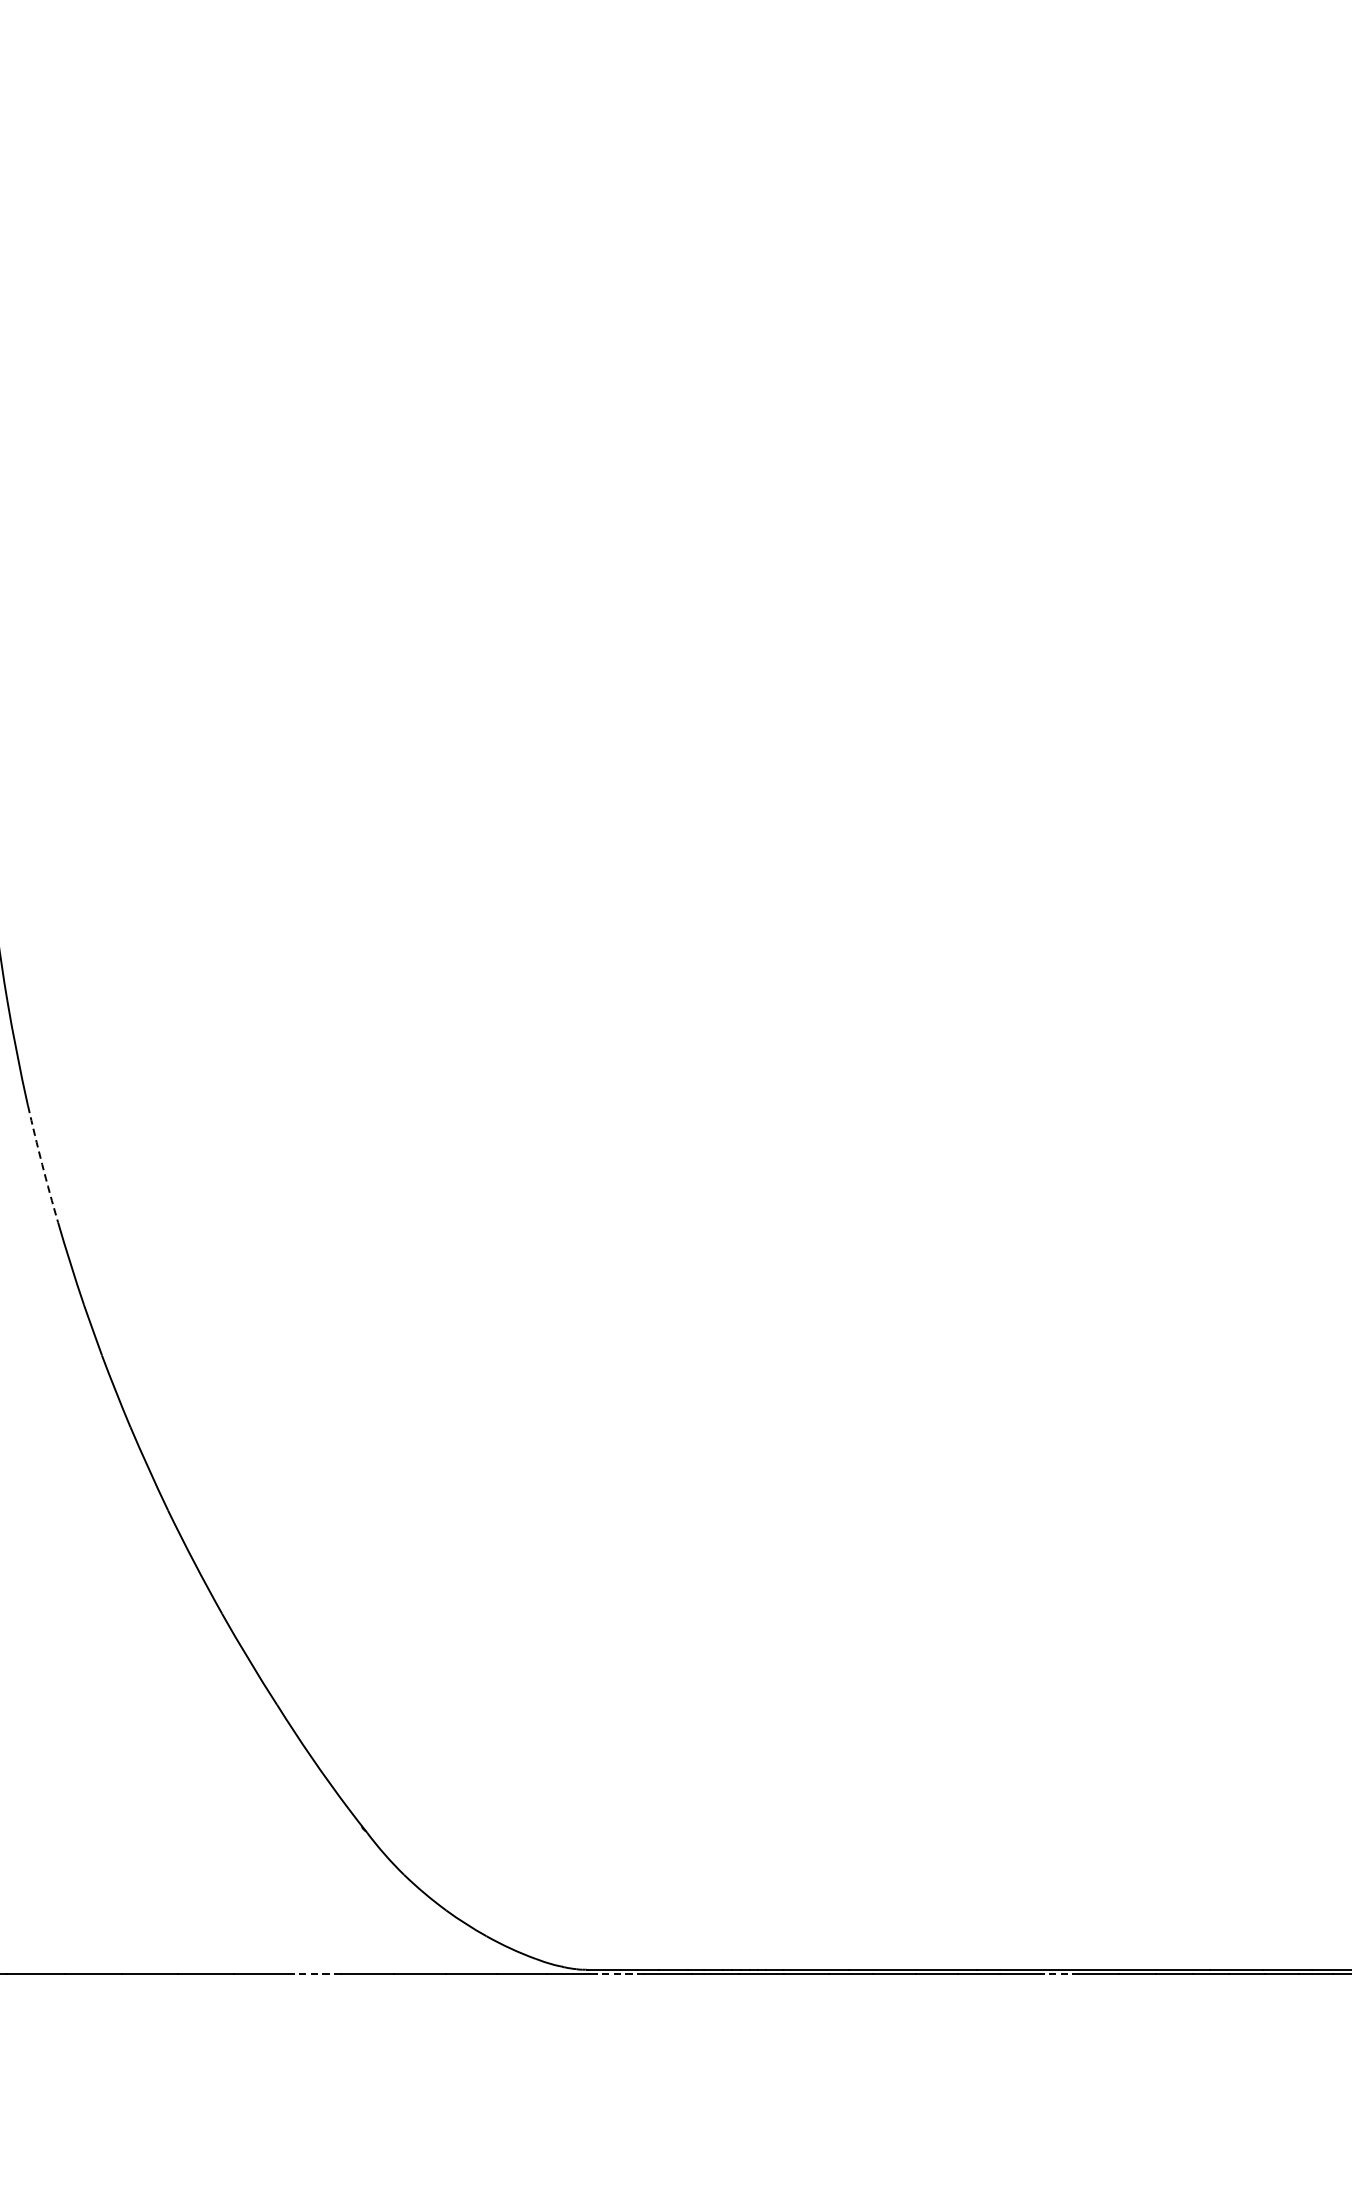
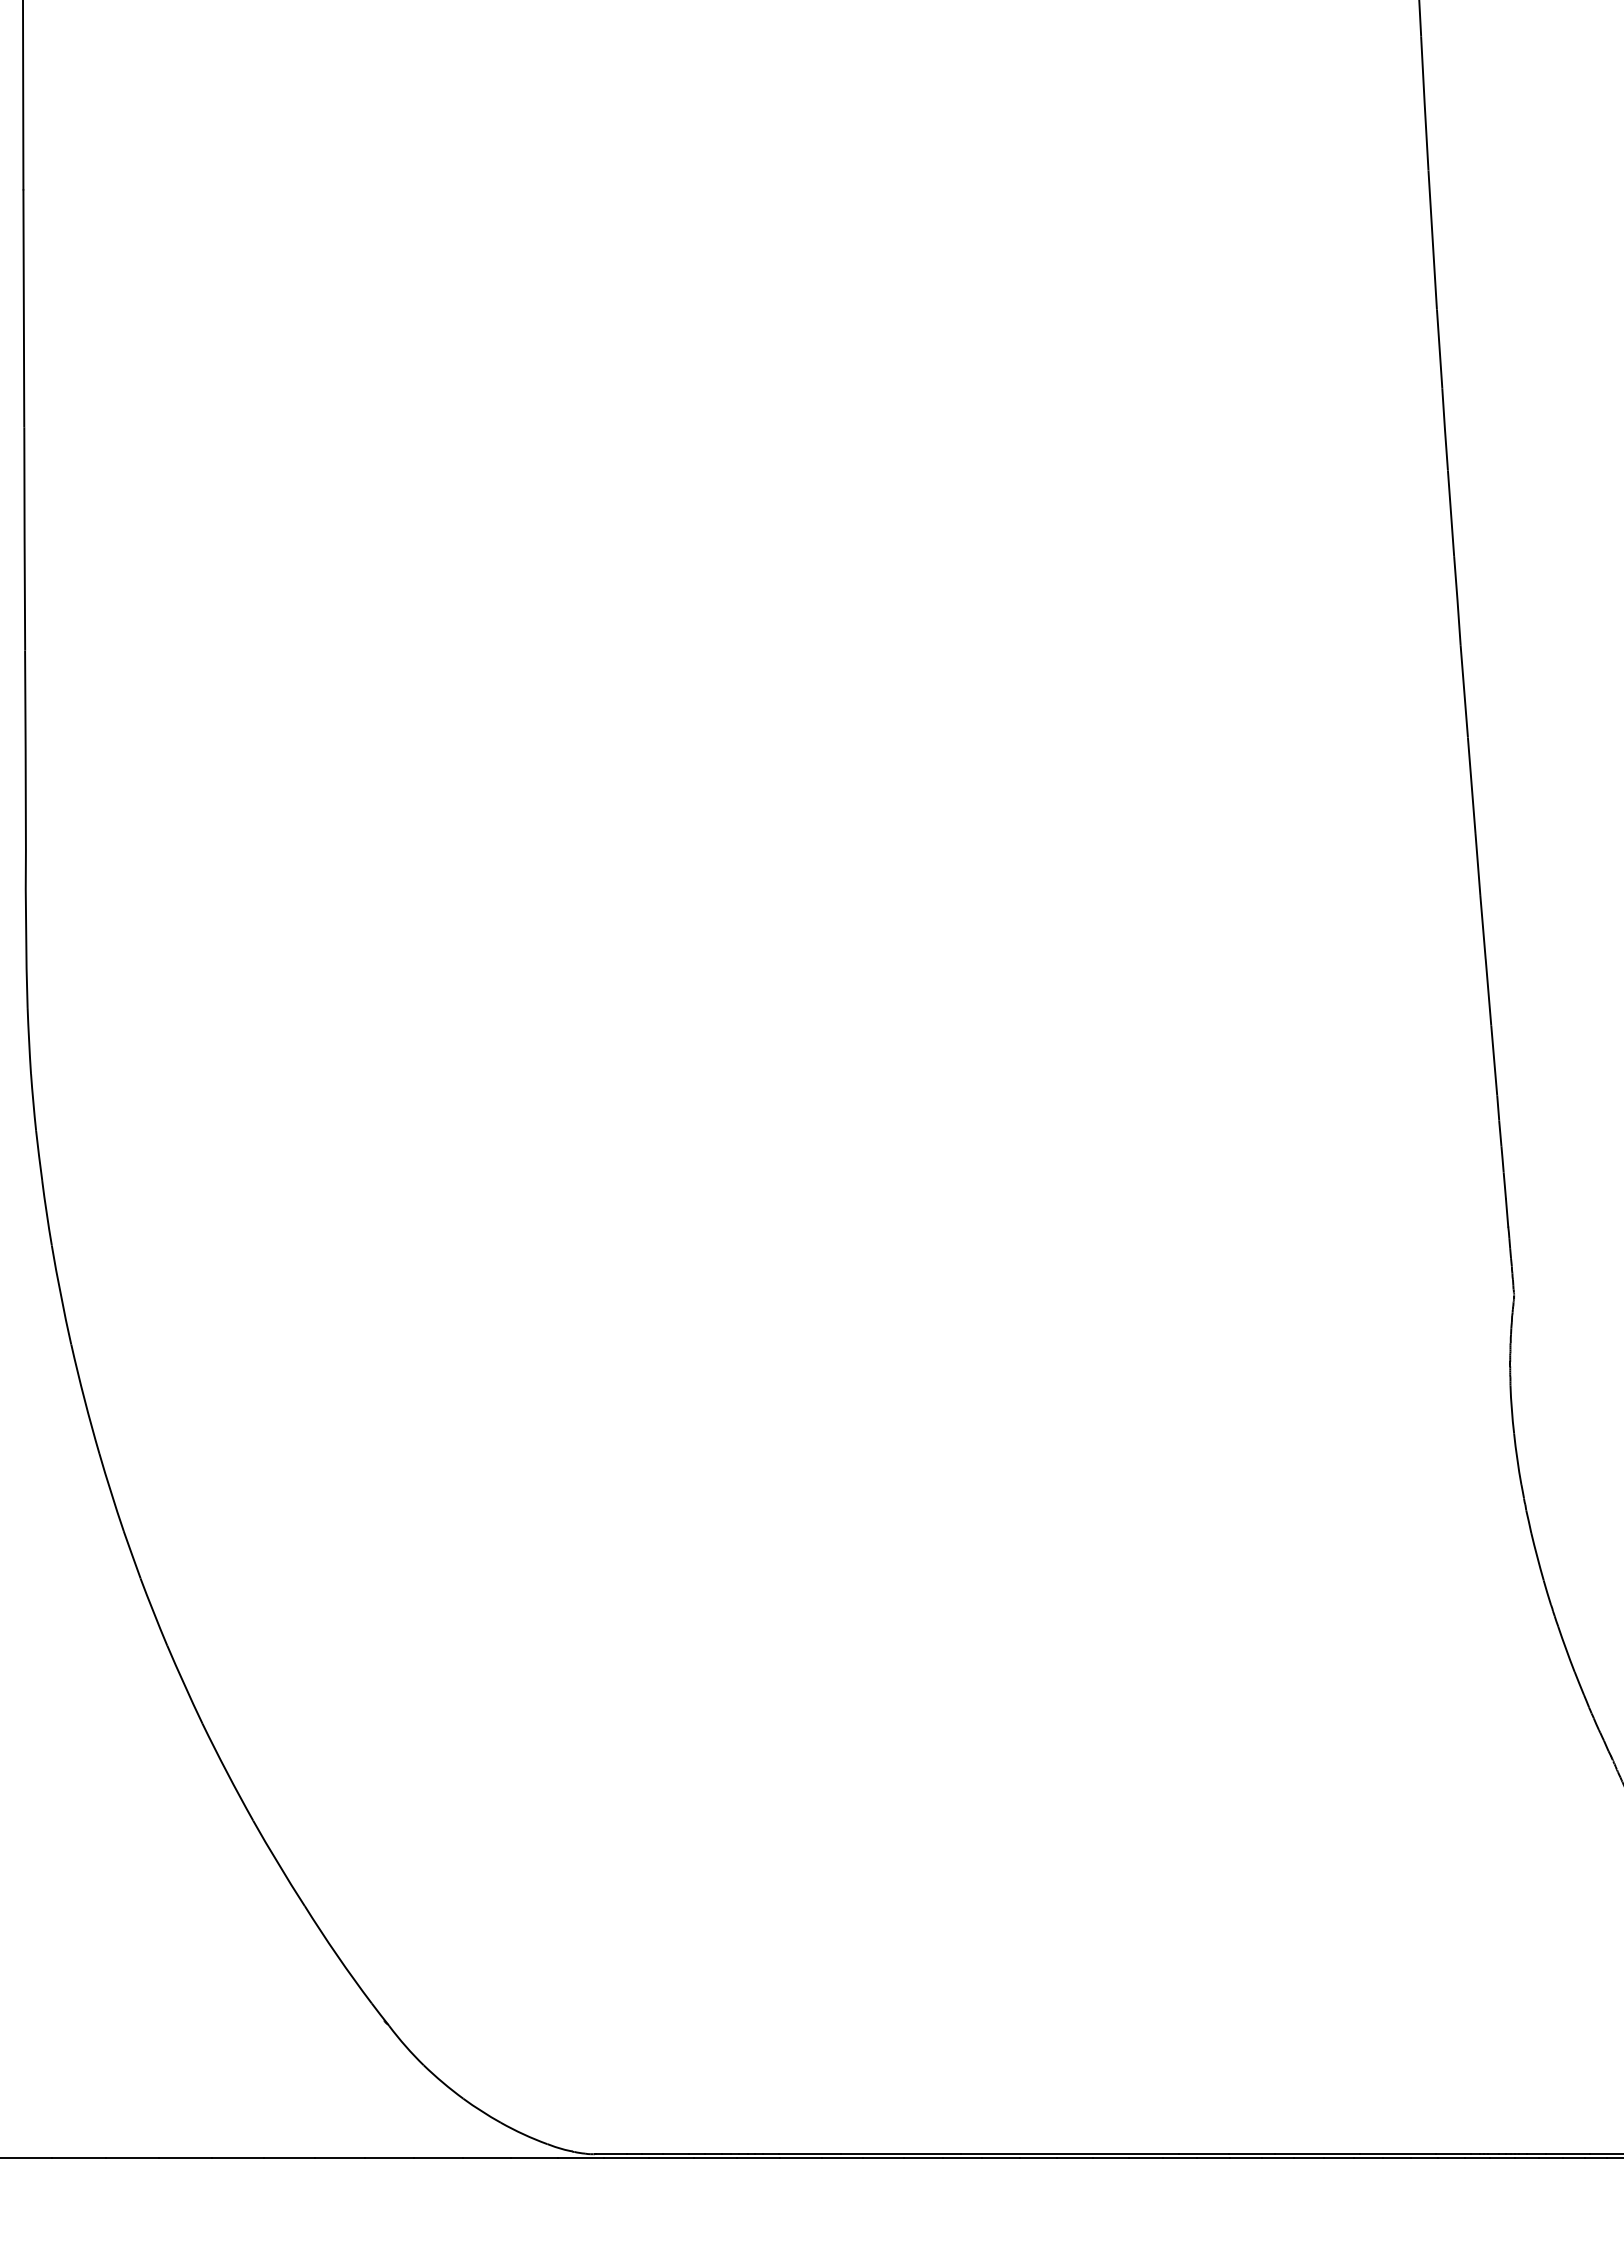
arc: (42, 1164) -> (84, 1399), dashed -> solid
line: (314, 1974) -> (339, 2158), dashed -> solid
line: (620, 1974) -> (626, 2158), dashed -> solid
line: (1060, 1974) -> (1038, 2158), dashed -> solid

